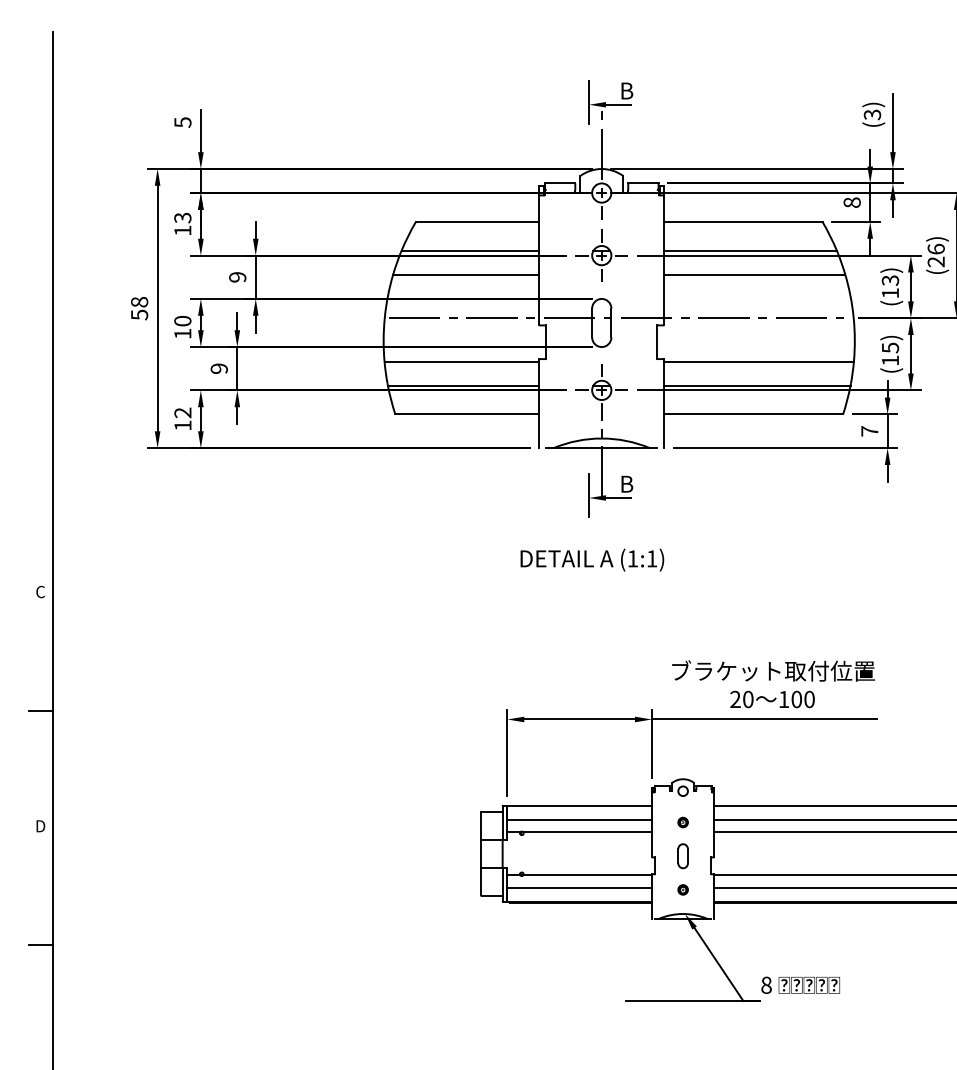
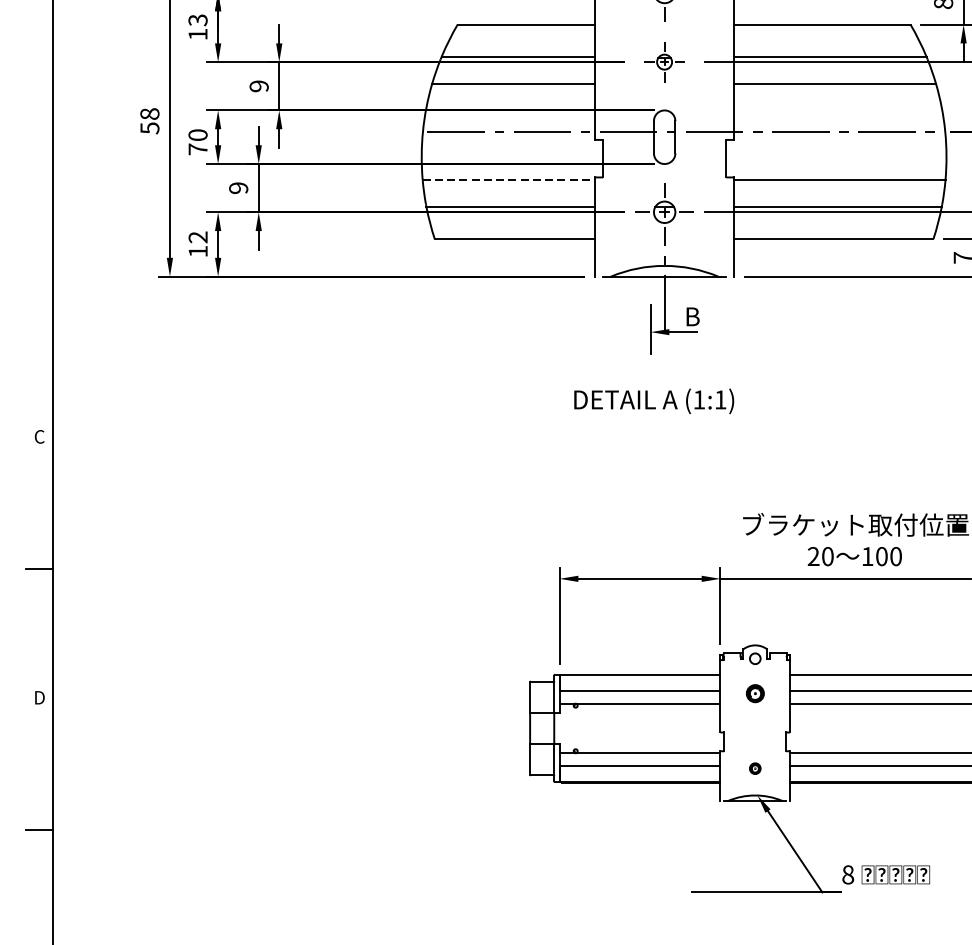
part: (601, 255) -> (664, 62), size x0.7
text: (182, 333) -> (197, 148), 10 -> 70
line: (462, 361) -> (509, 180), solid -> dashed
part: (682, 822) -> (754, 693), size x1.6
part: (682, 856) -> (754, 731), removed

